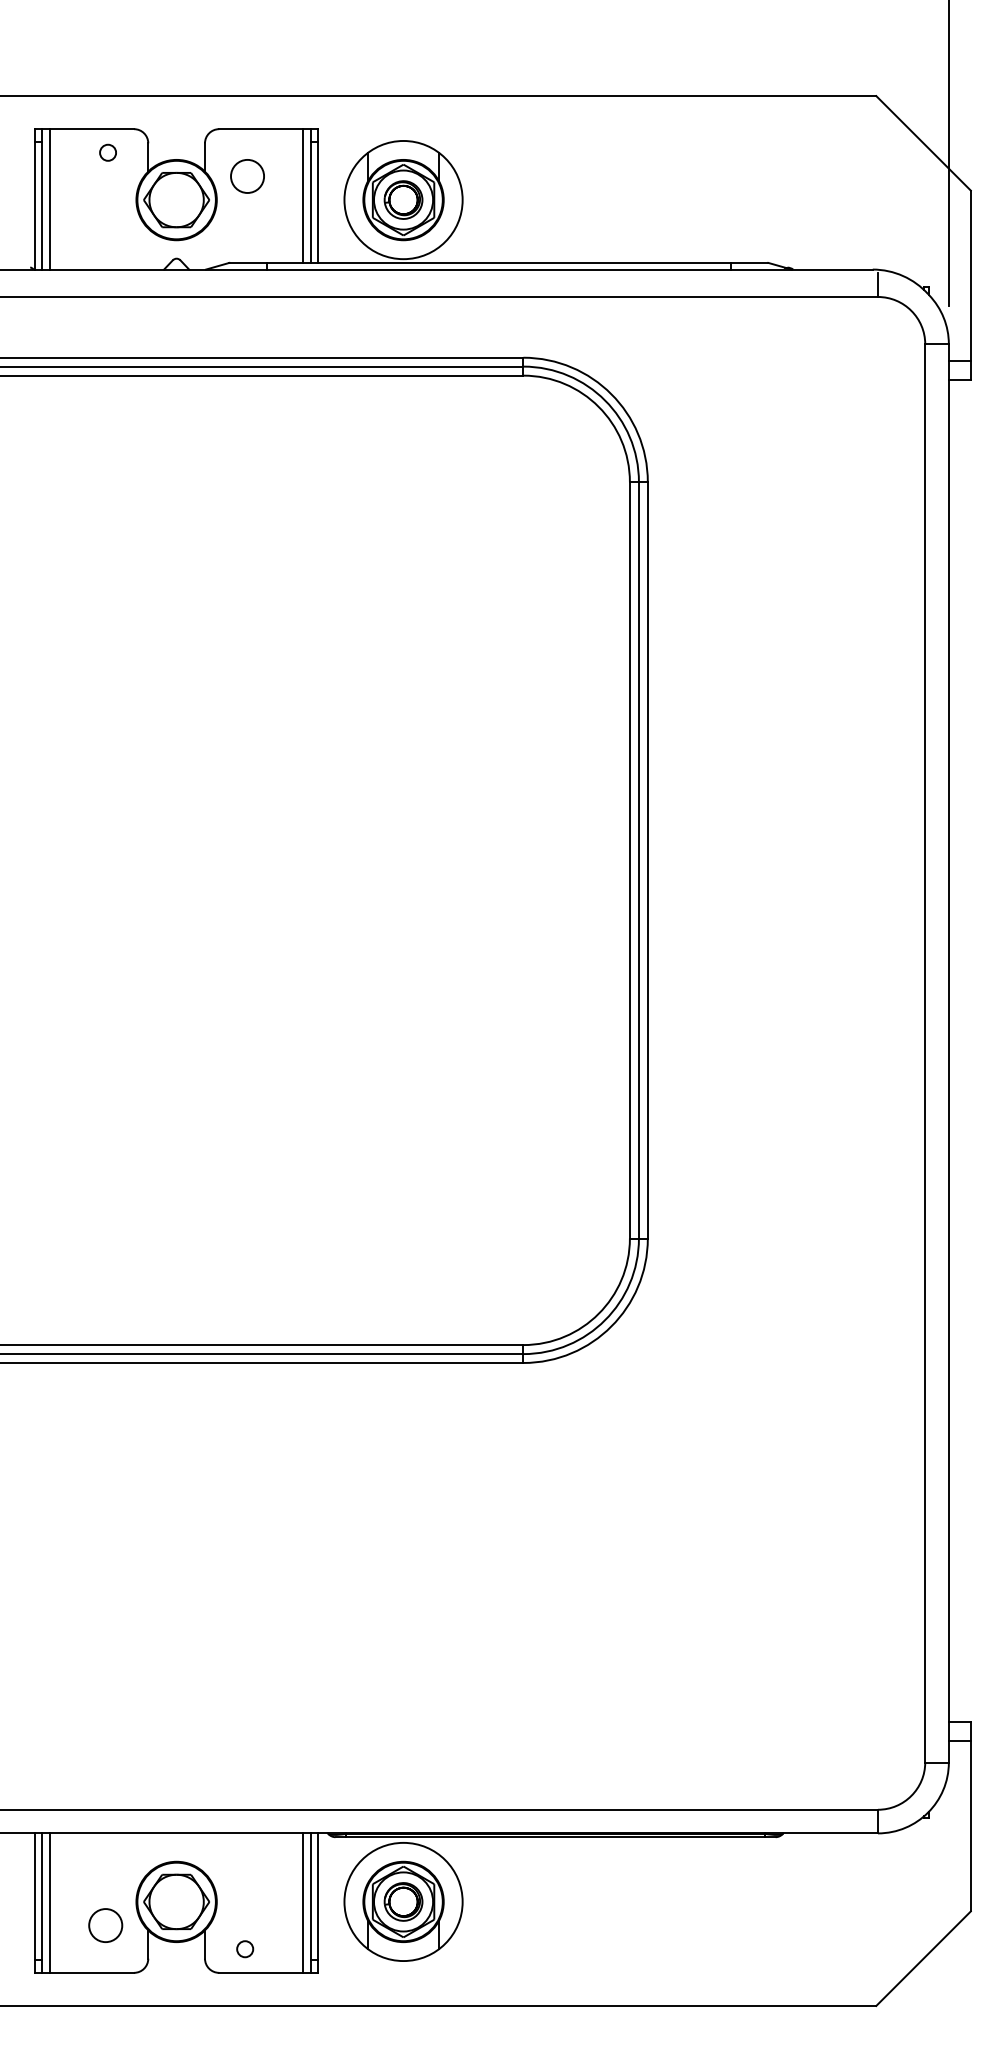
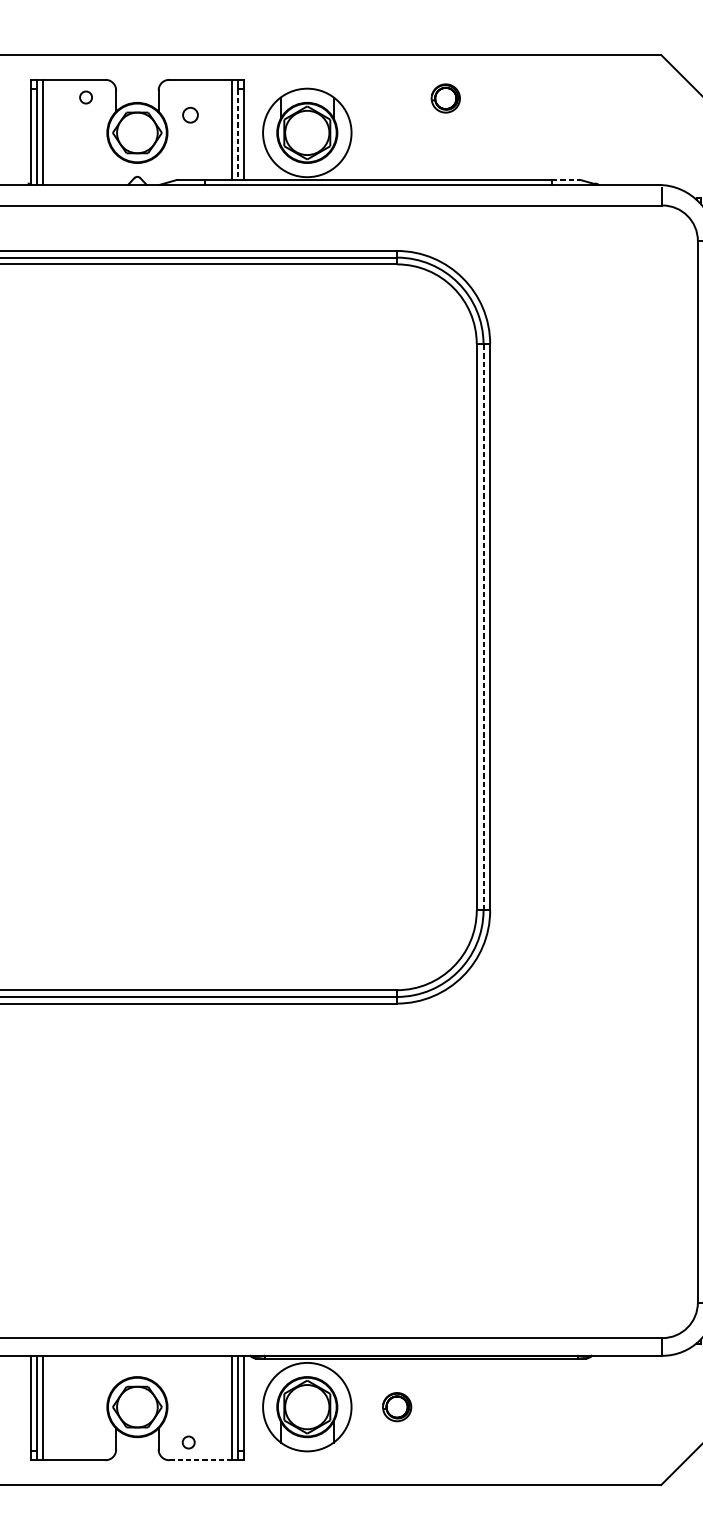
circle: (247, 175) -> (190, 114), size x0.6
part: (403, 199) -> (445, 98), moved
line: (310, 202) -> (237, 134), solid -> dashed
line: (749, 262) -> (566, 179), solid -> dashed
line: (638, 859) -> (483, 626), solid -> dashed
part: (403, 1901) -> (397, 1406), moved
circle: (105, 1925) -> (84, 1424), removed
line: (260, 1972) -> (200, 1459), solid -> dashed

